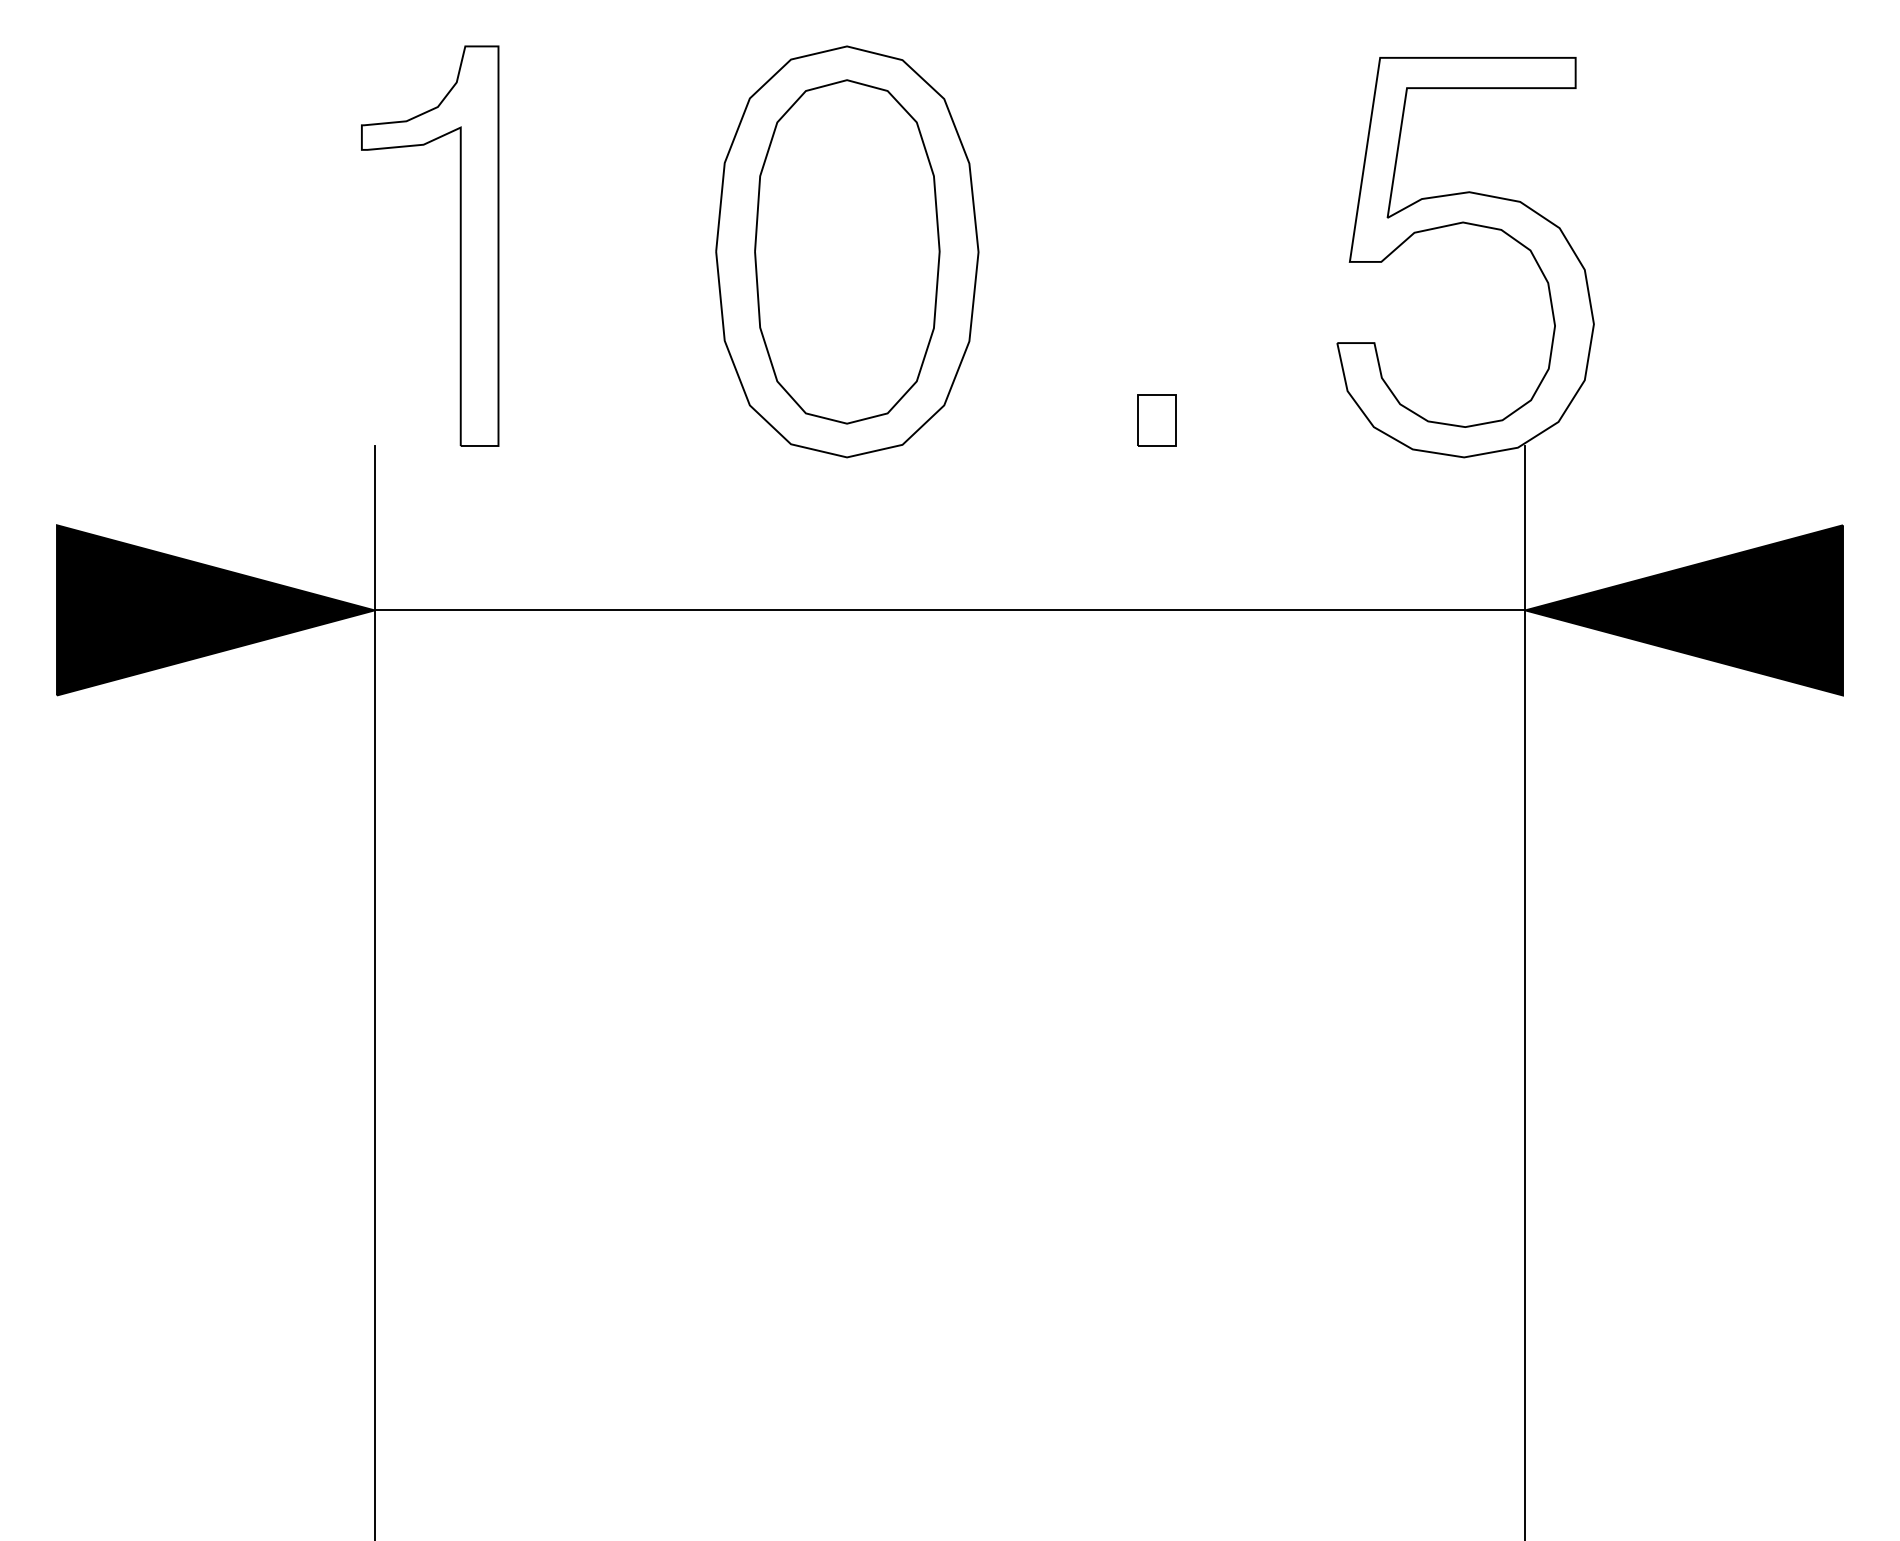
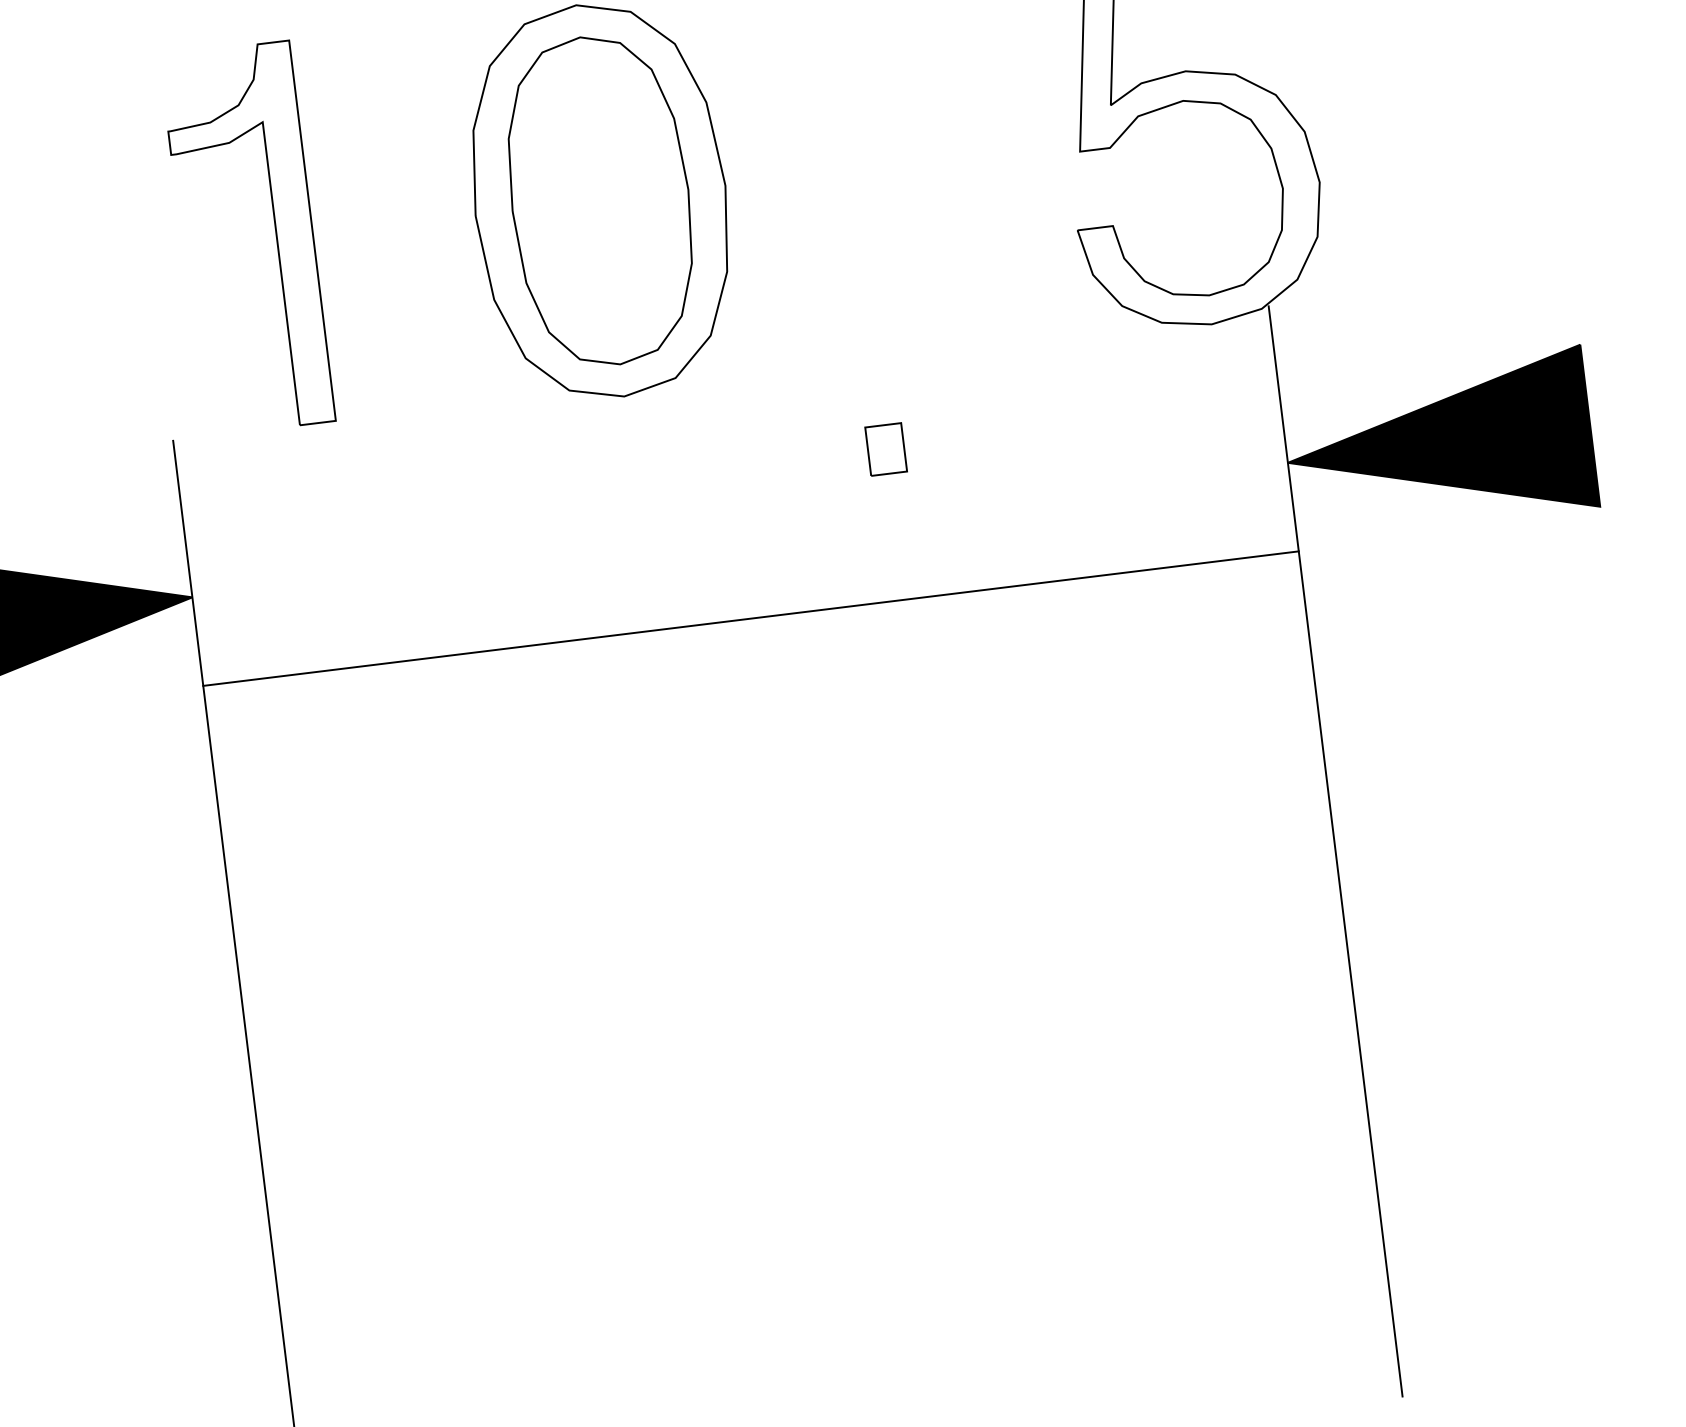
part: (459, 245) -> (275, 234), moved
part: (1156, 420) -> (885, 449), moved
line: (949, 610) -> (750, 618), moved

